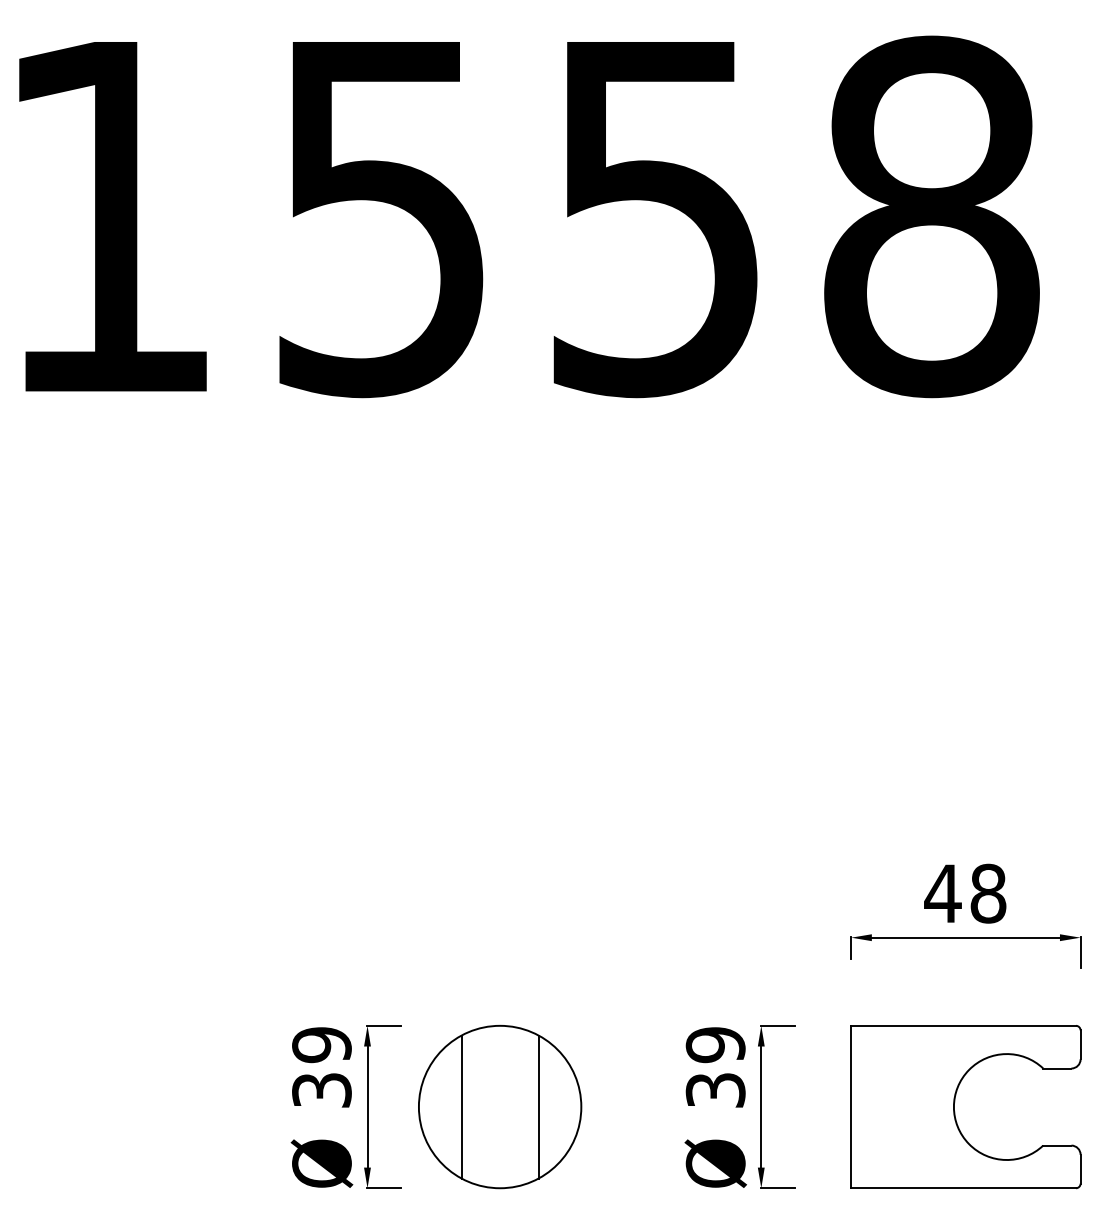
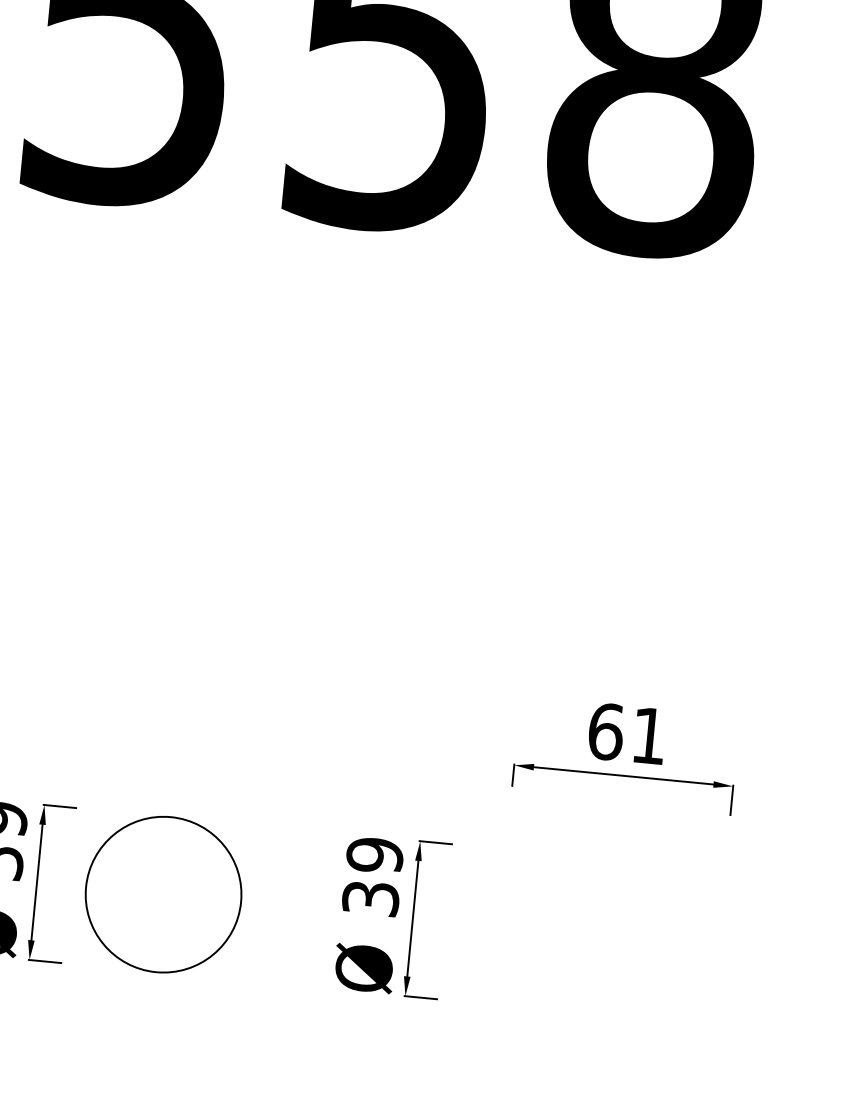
text: (965, 893) -> (627, 733), 48 -> 61
line: (461, 1106) -> (126, 890), removed
line: (538, 1106) -> (200, 897), removed
part: (955, 1111) -> (597, 940), removed

